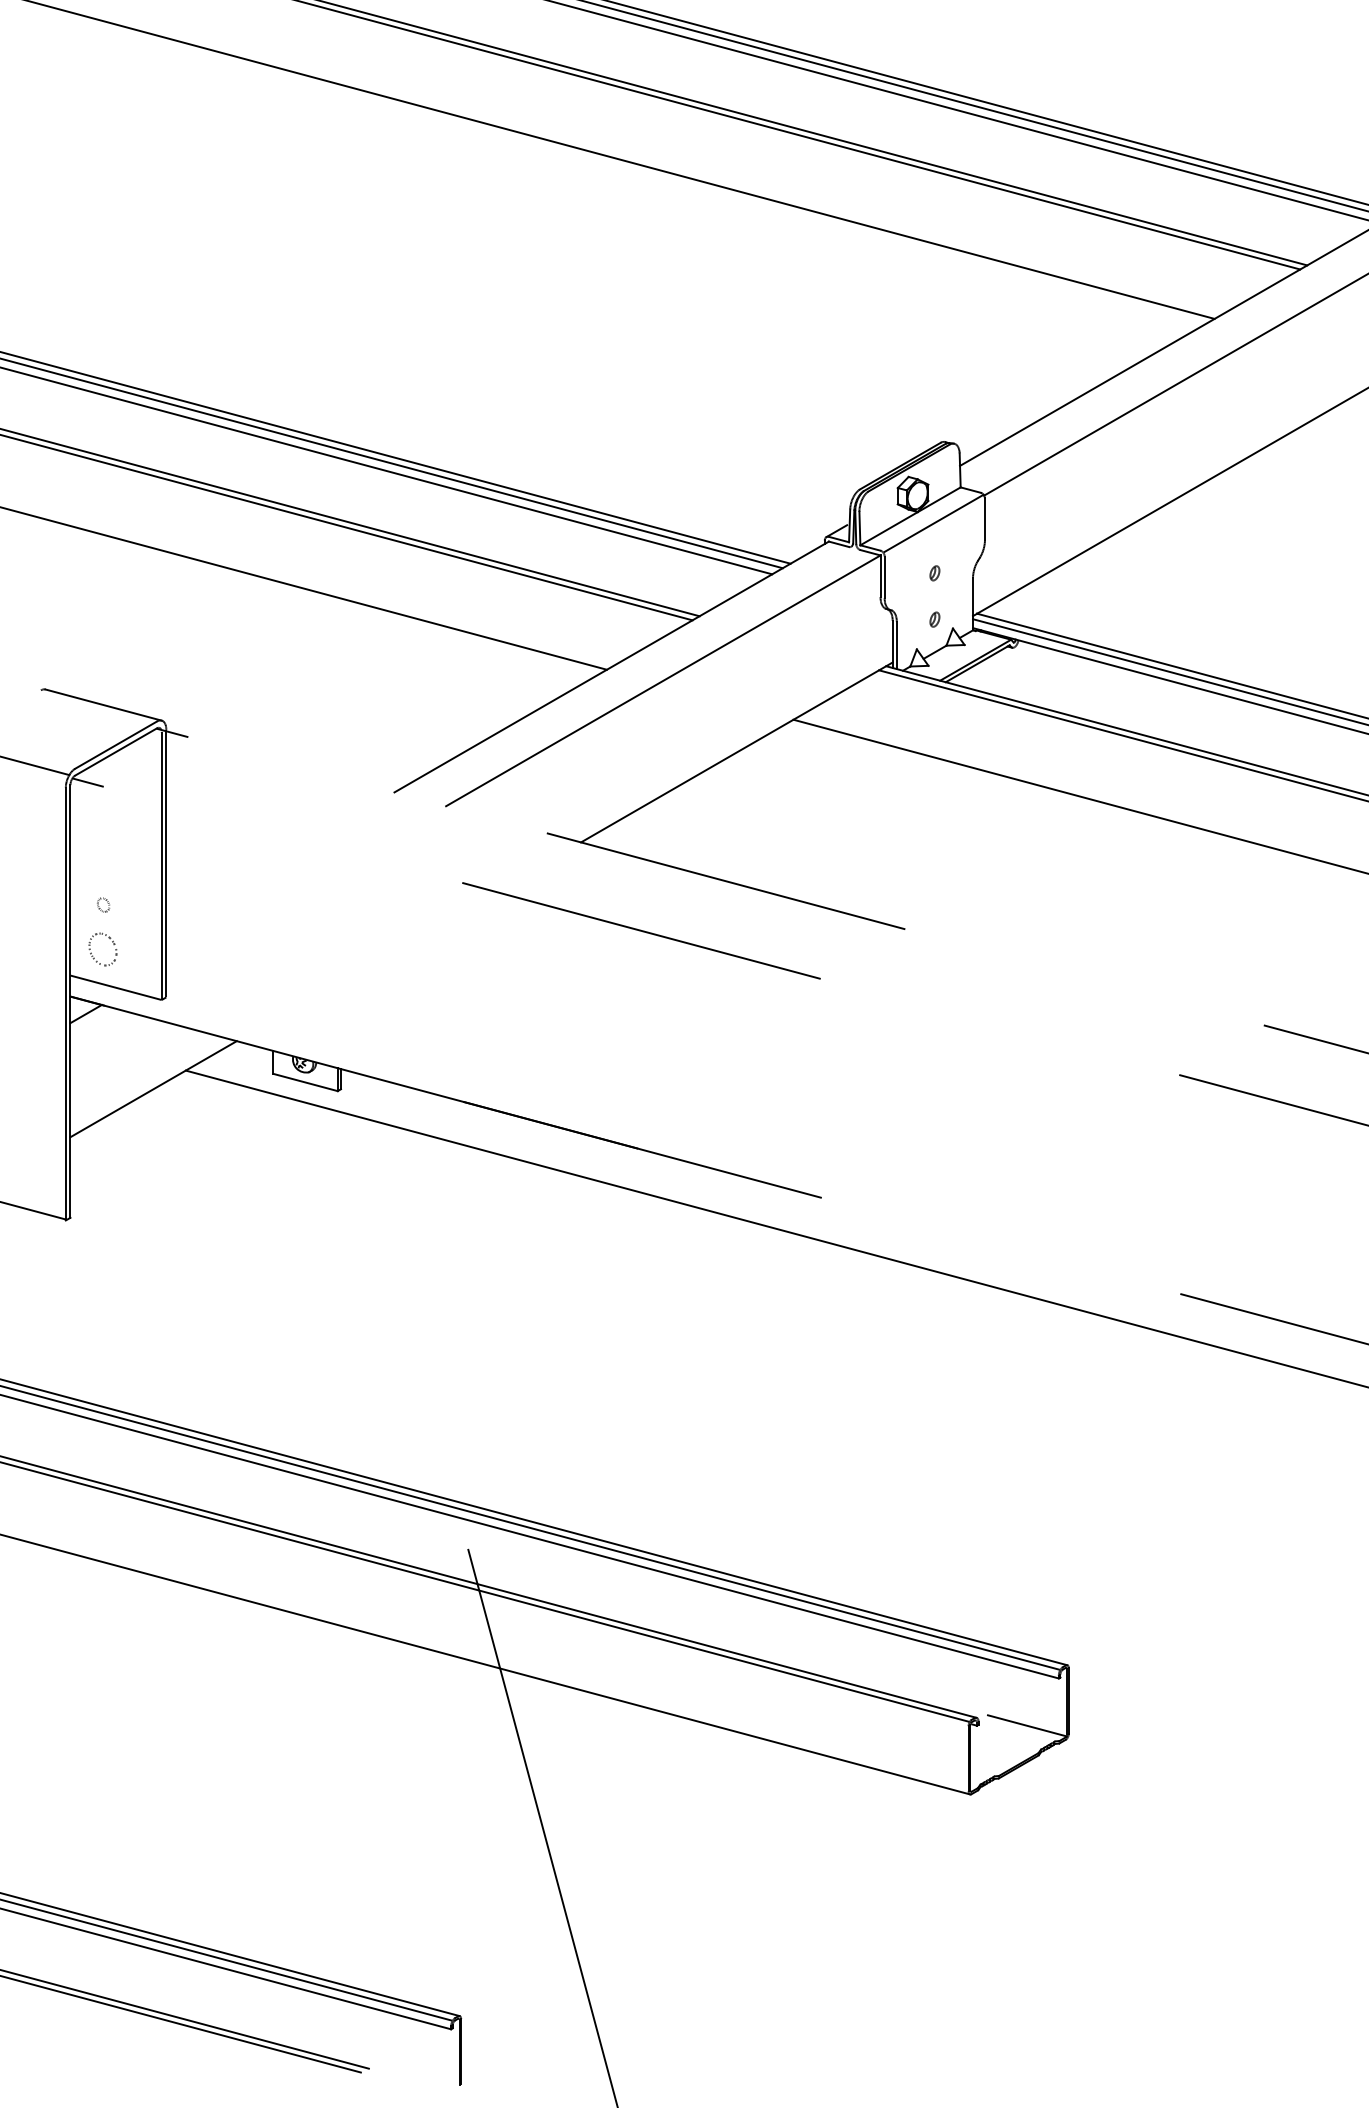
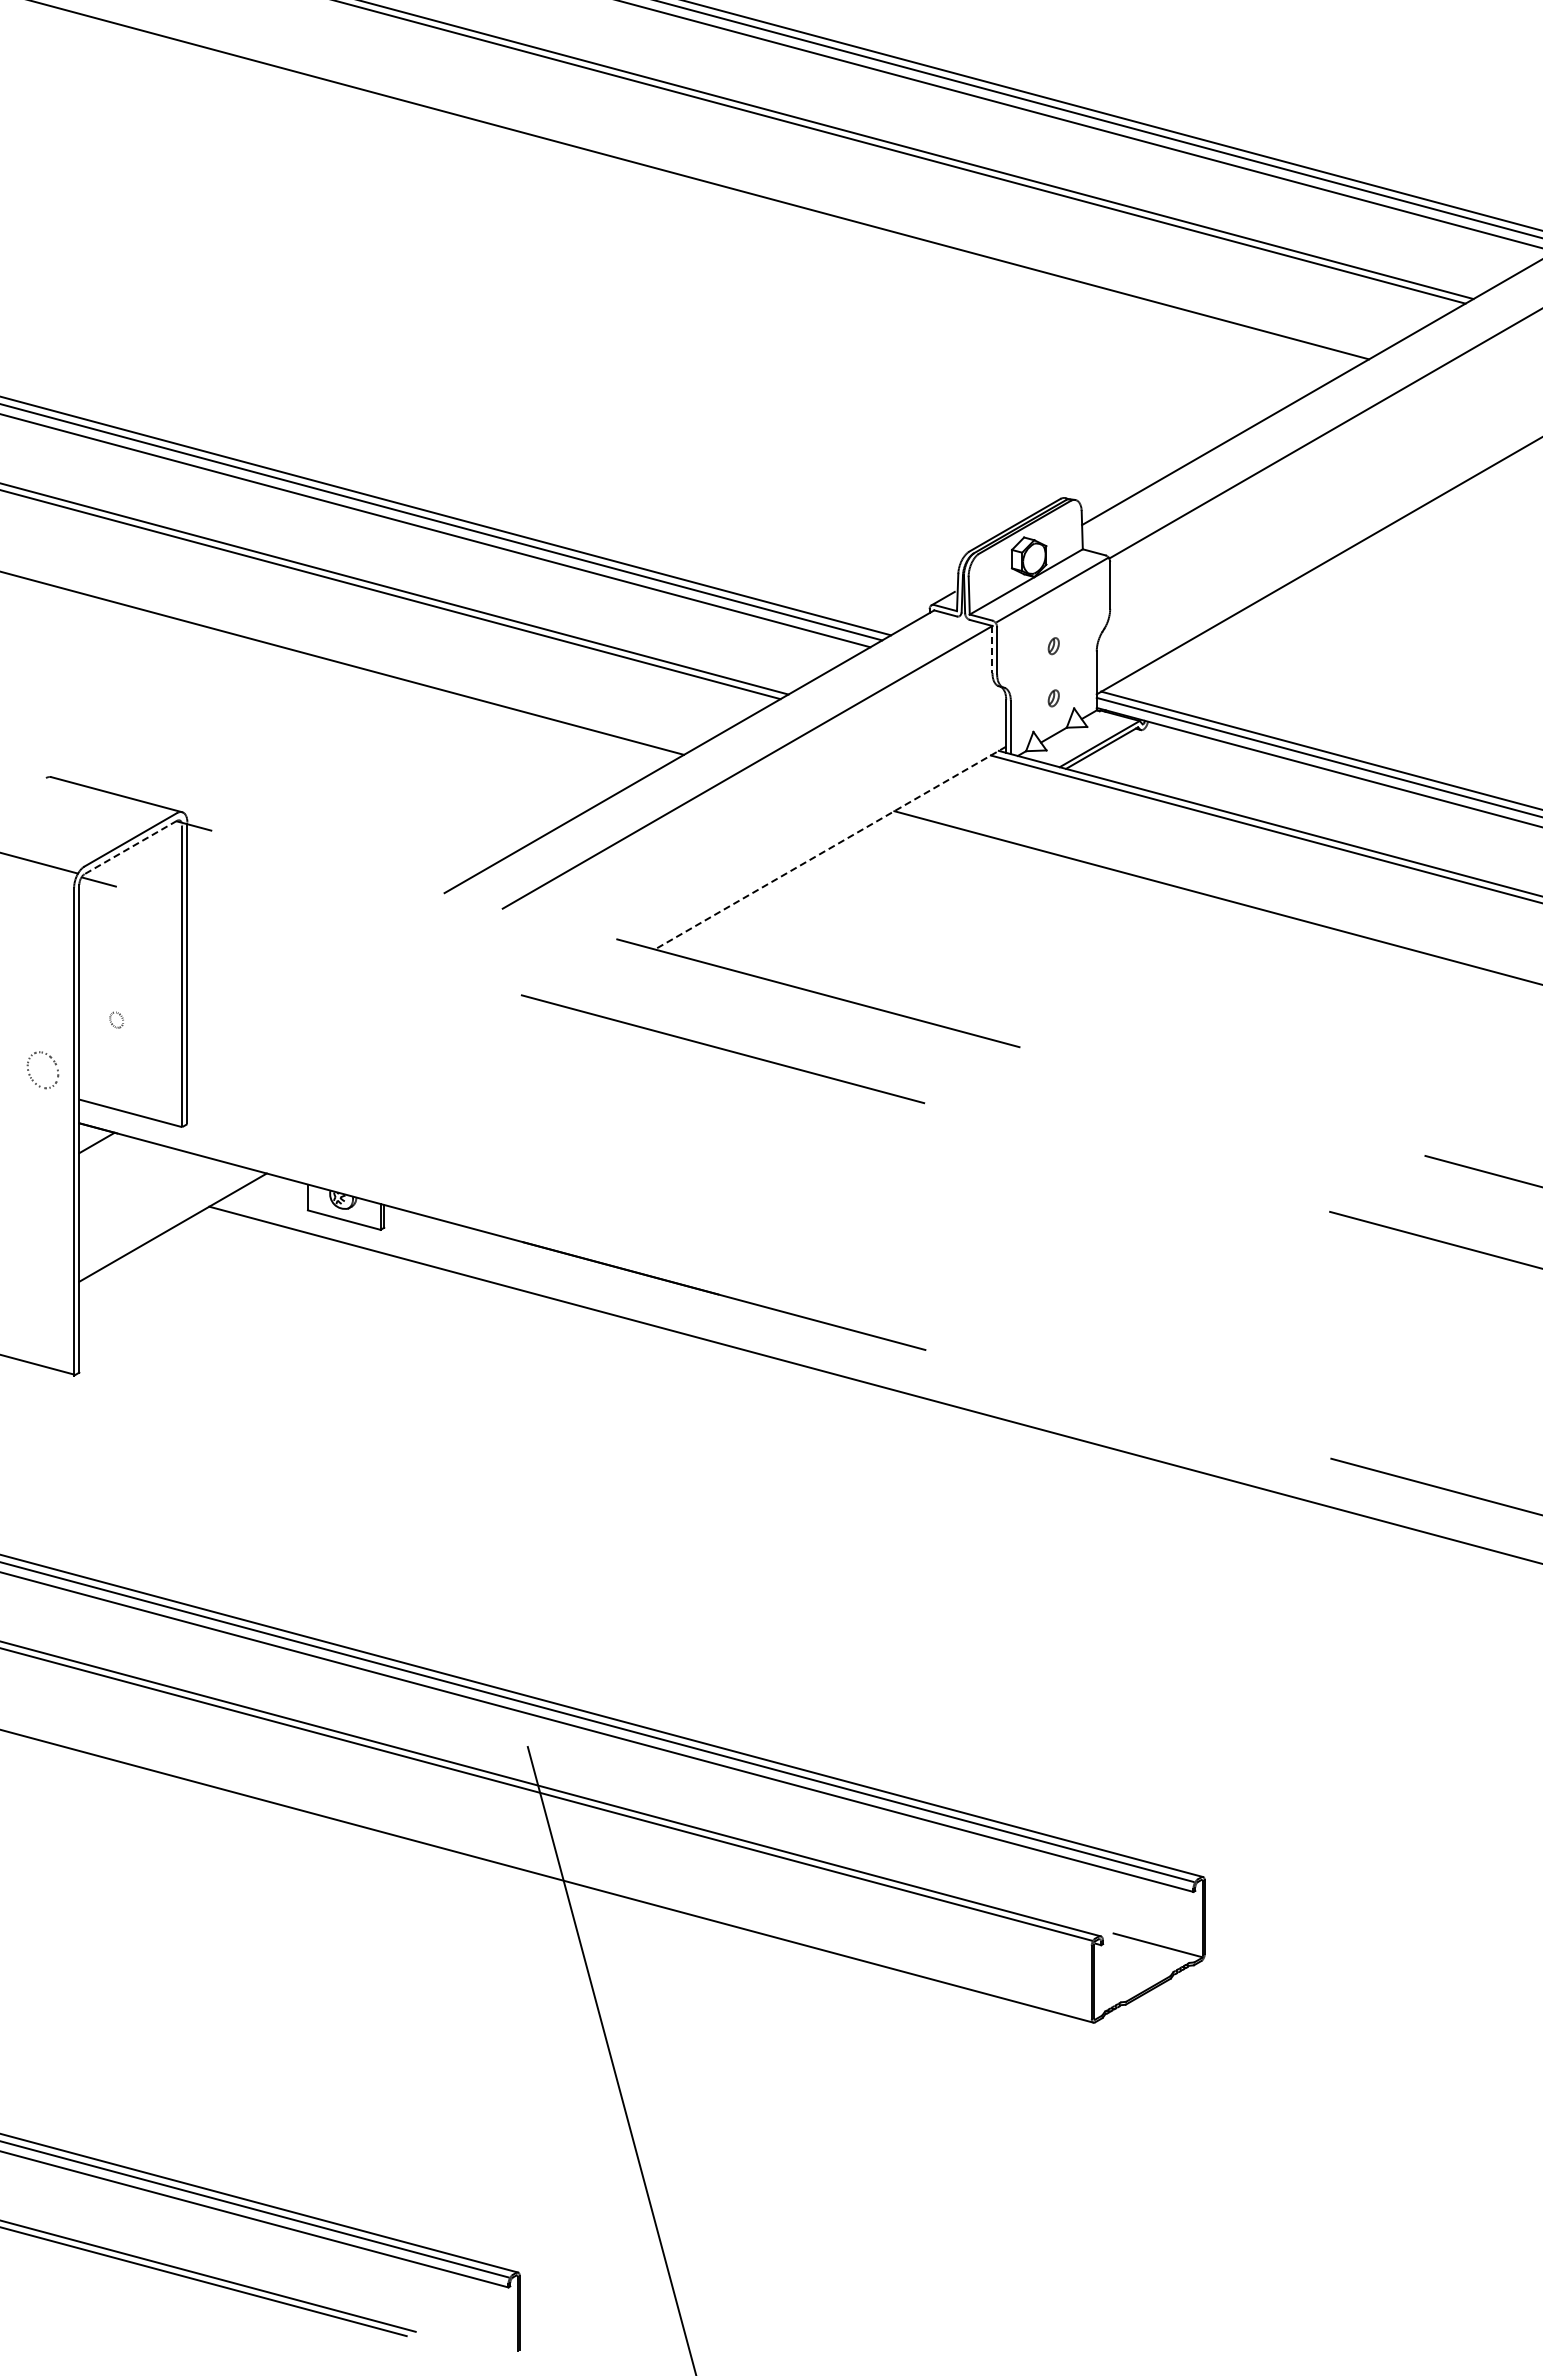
line: (880, 576) -> (992, 649), solid -> dashed
line: (115, 751) -> (130, 847), solid -> dashed
line: (736, 752) -> (830, 848), solid -> dashed
part: (91, 953) -> (30, 1074), moved

